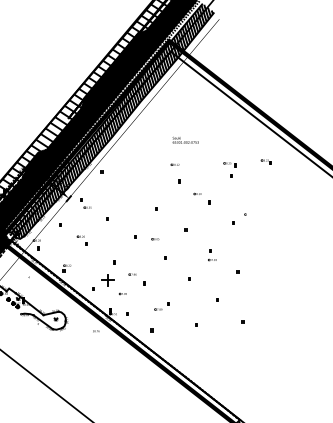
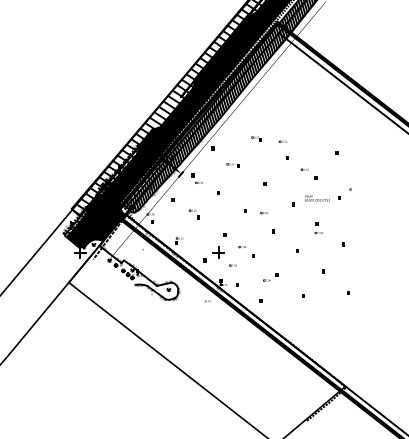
text: (185, 140) -> (317, 198), moved
part: (266, 161) -> (256, 138), moved
part: (229, 164) -> (232, 165), moved

